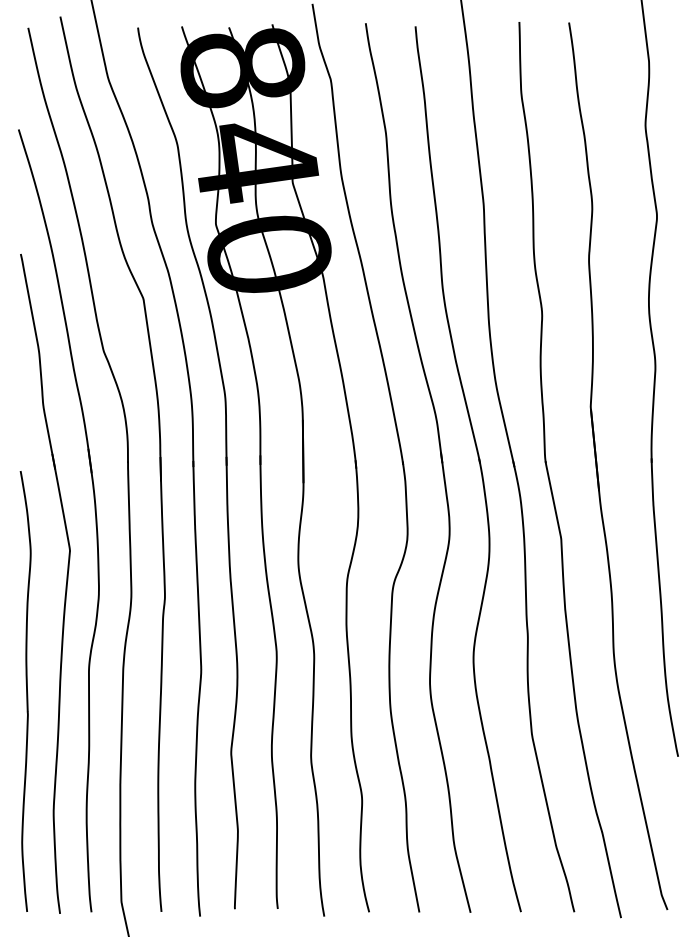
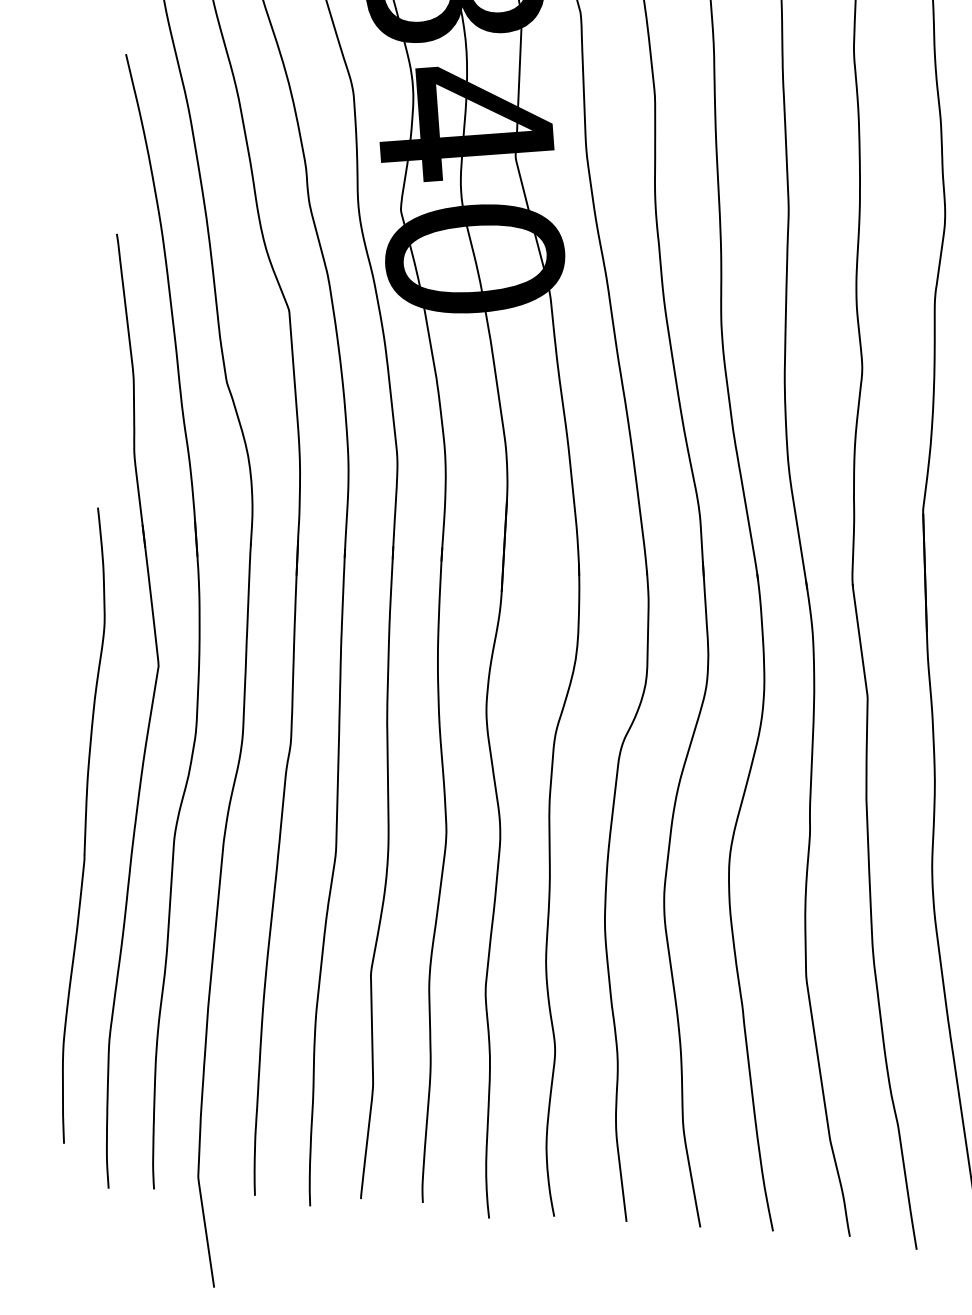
curve: (26, 691) -> (84, 825), moved

